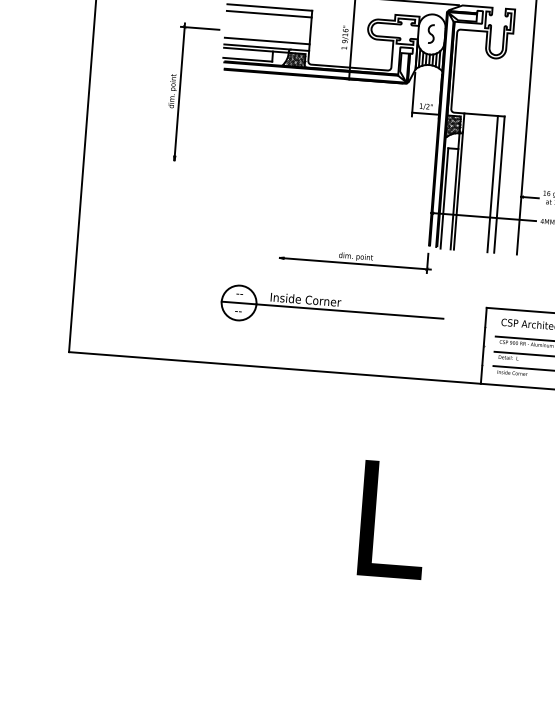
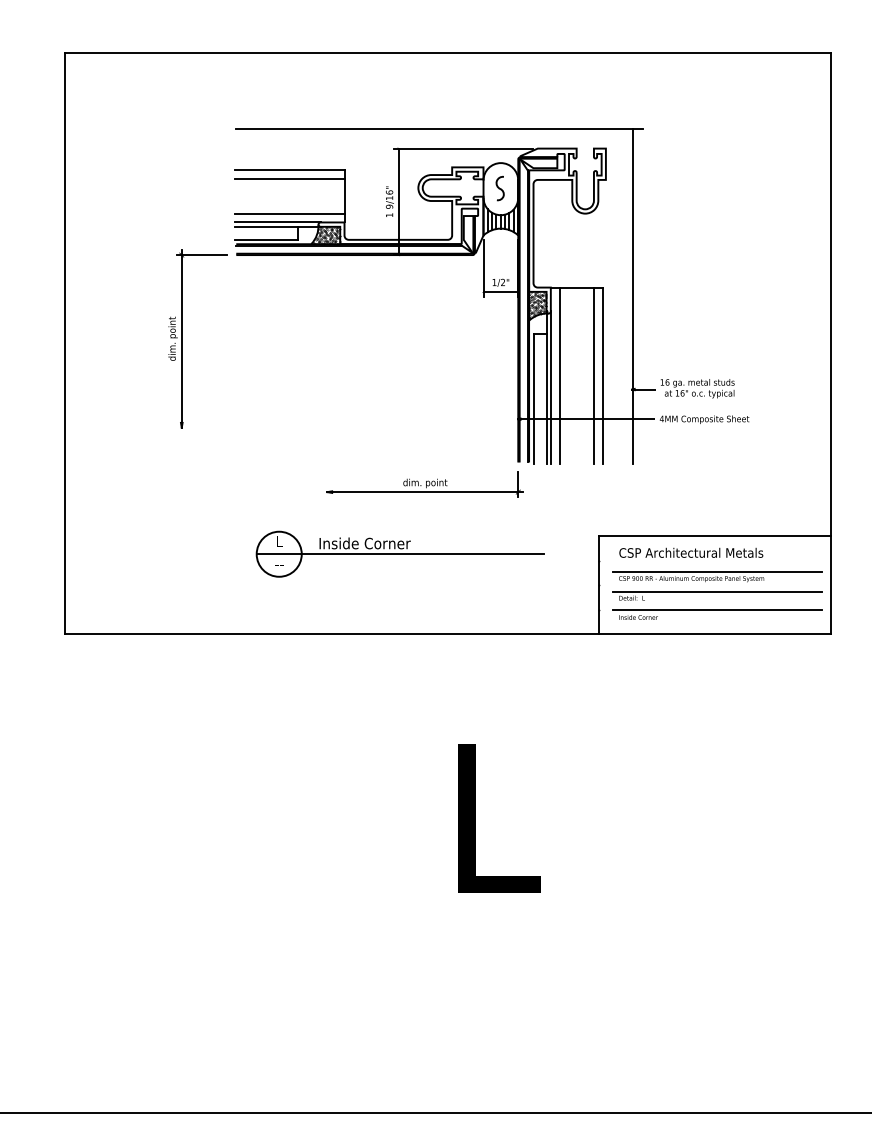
part: (180, 91) -> (182, 338), moved
line: (465, 181) -> (559, 375), added
text: (240, 293) -> (279, 541), -- -> L

